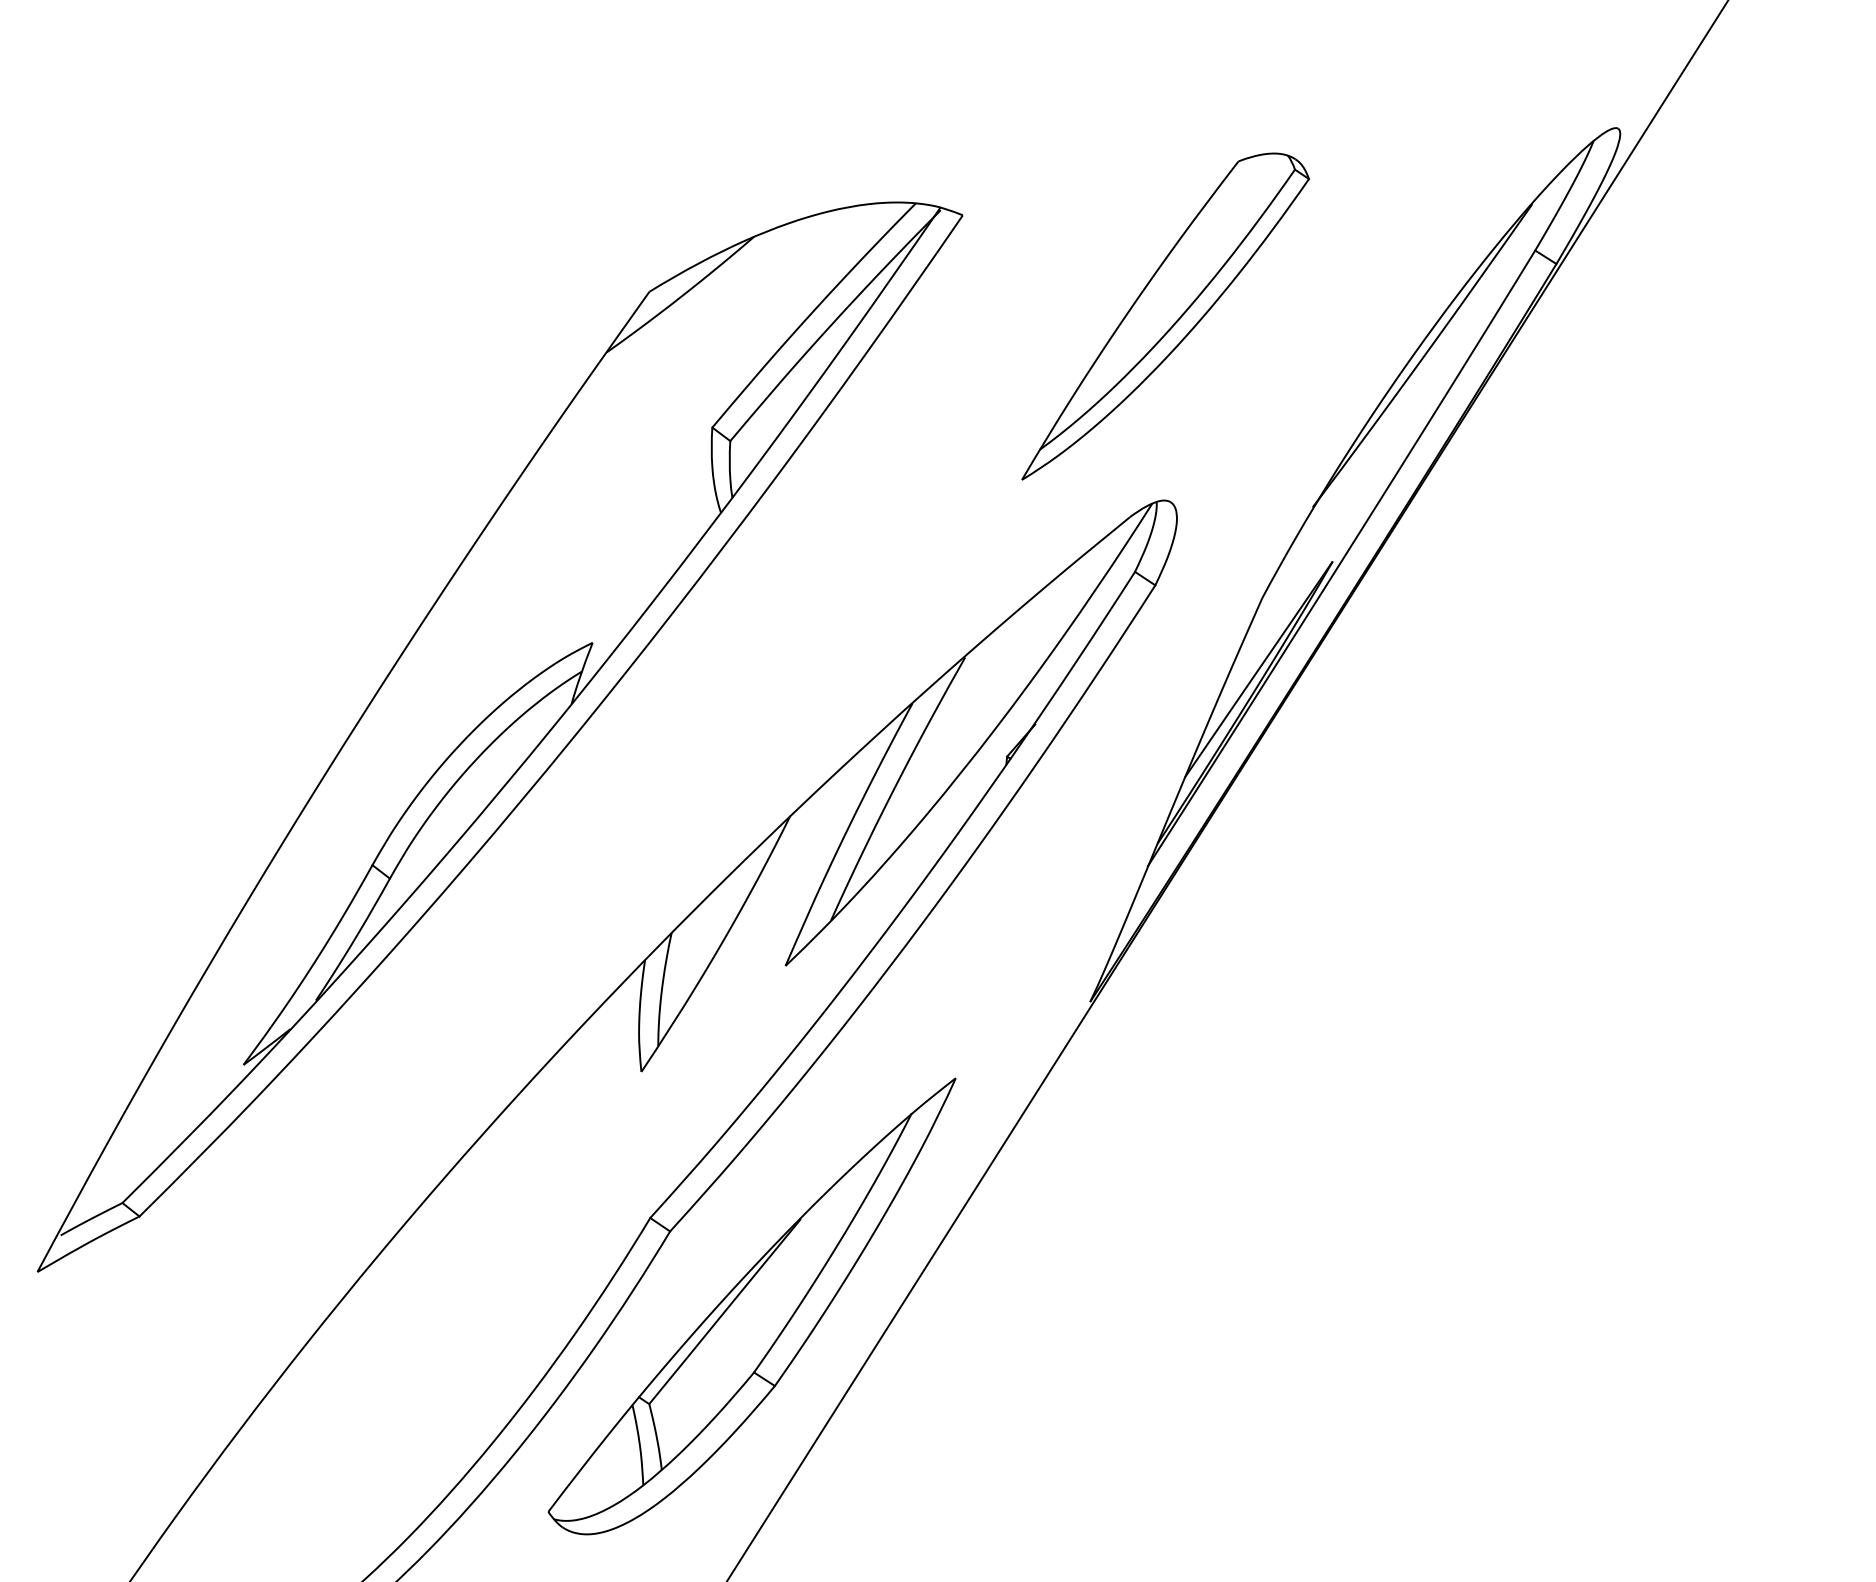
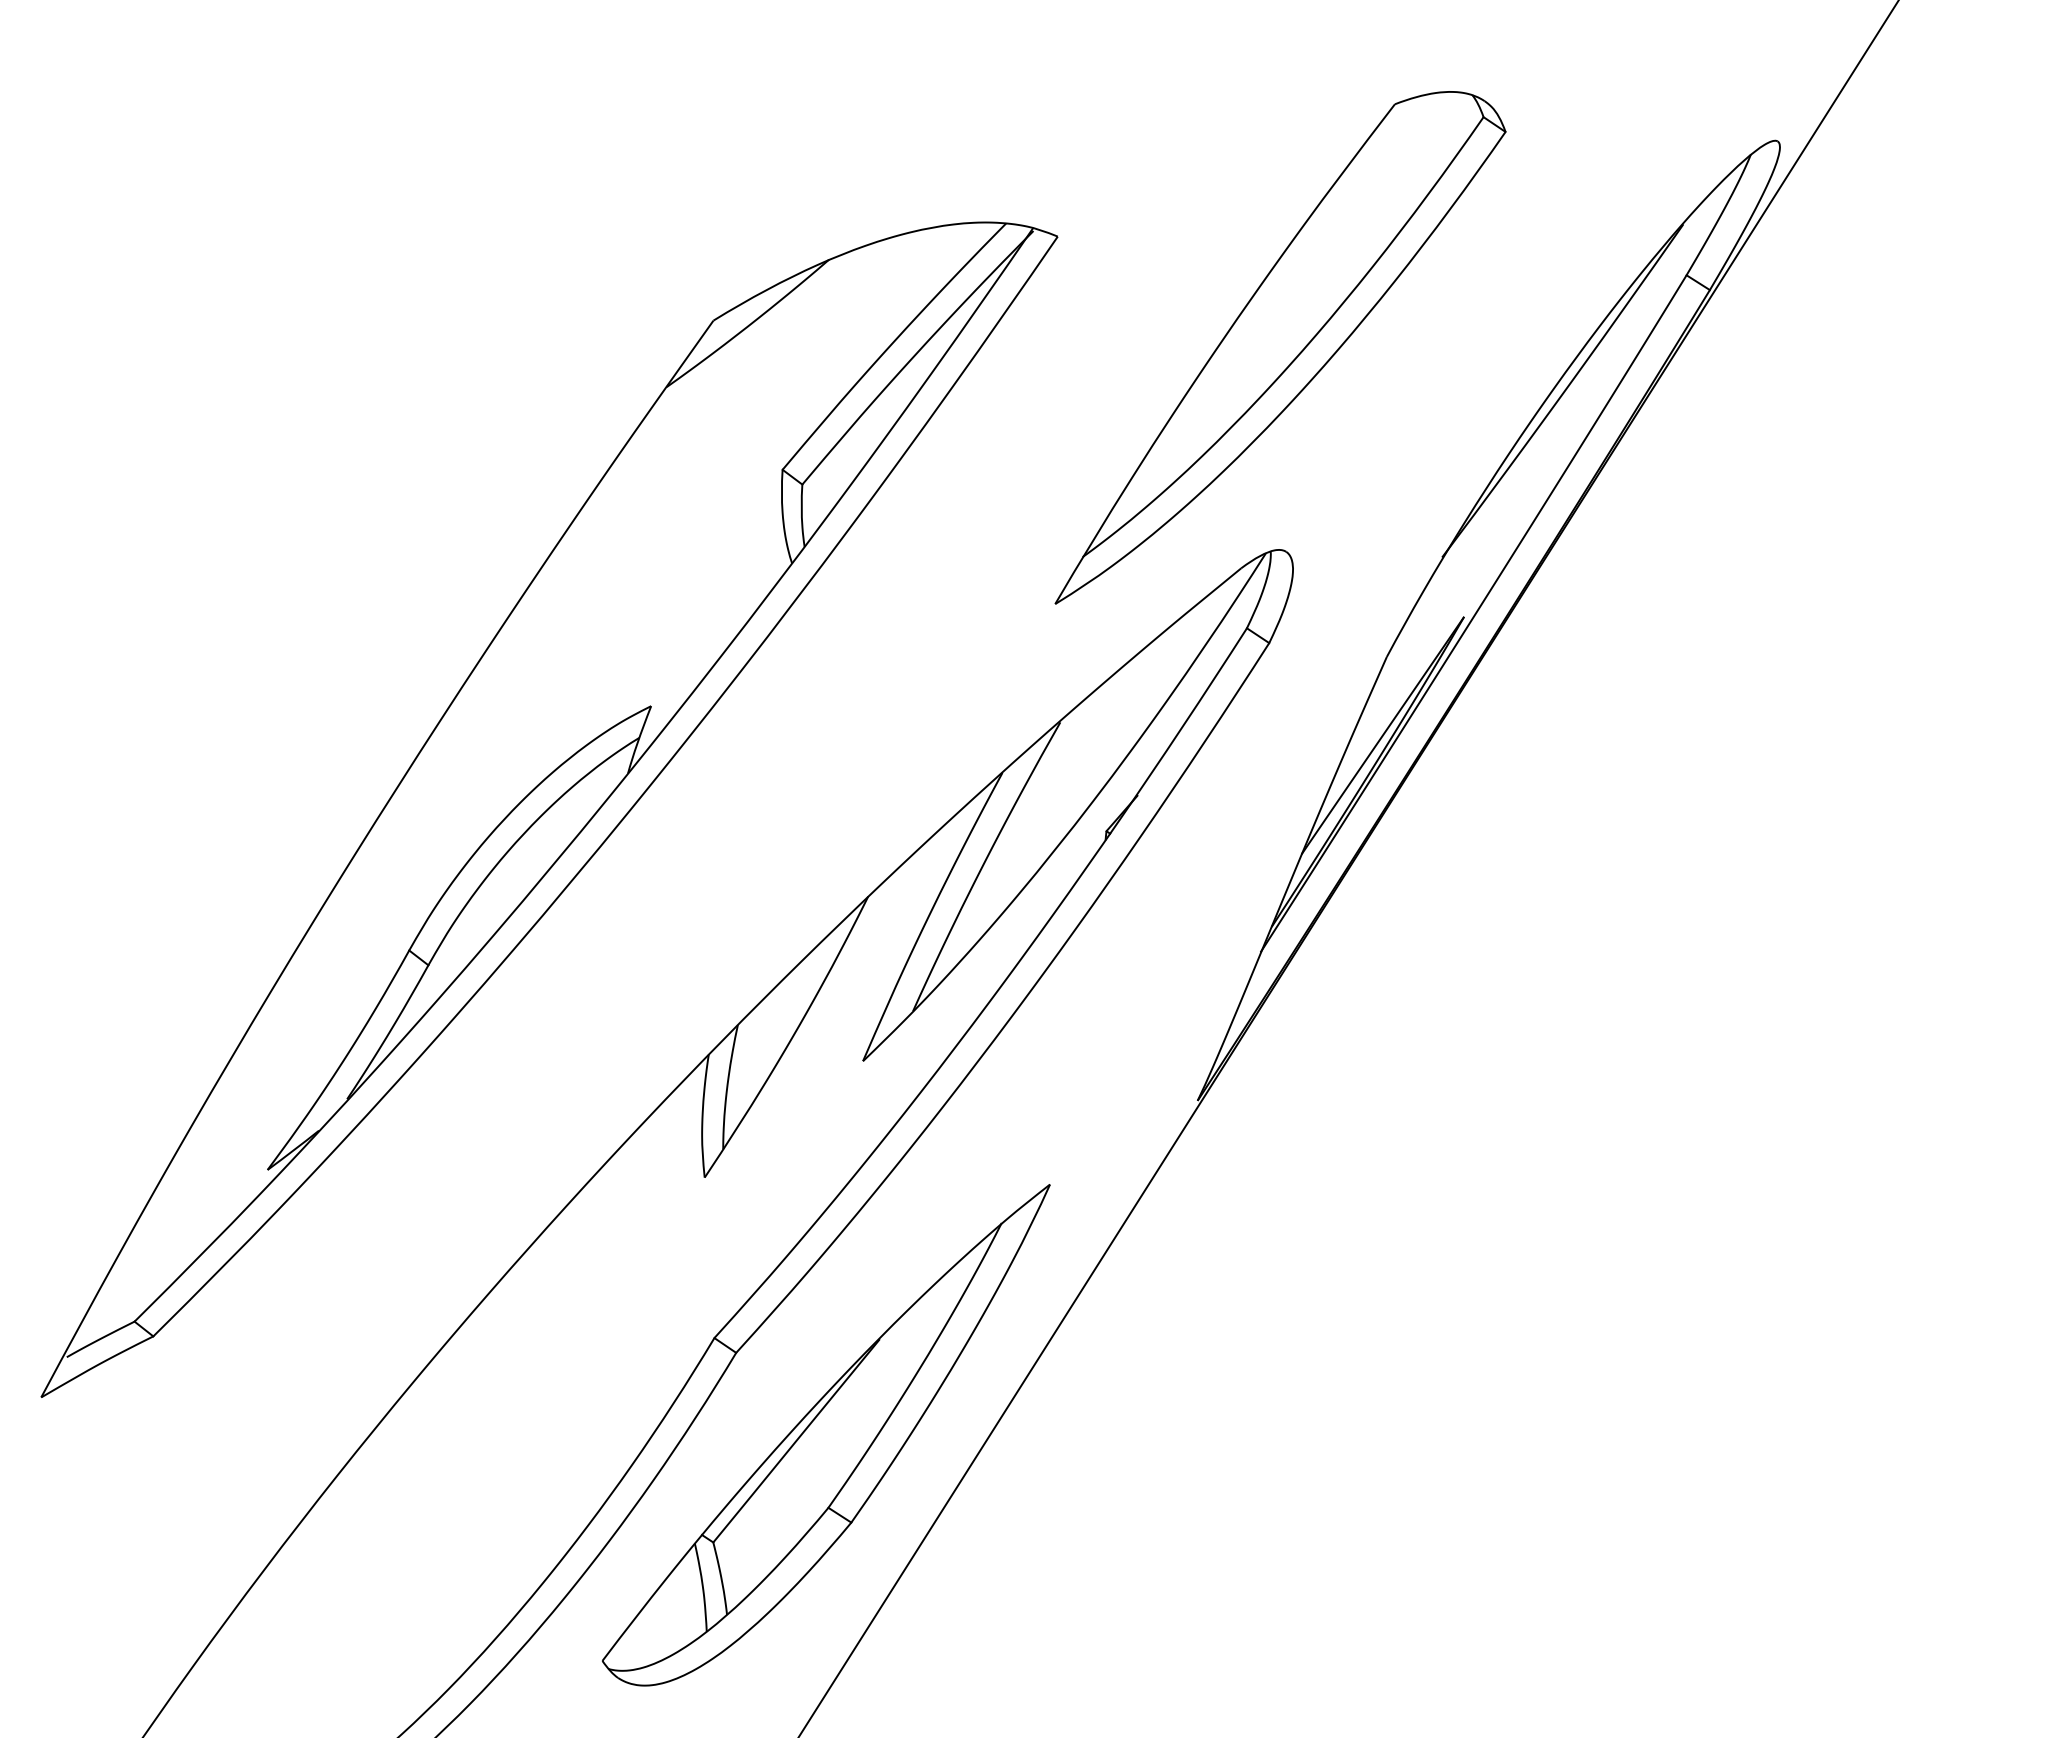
part: (1165, 316) -> (1280, 347), size x1.43

